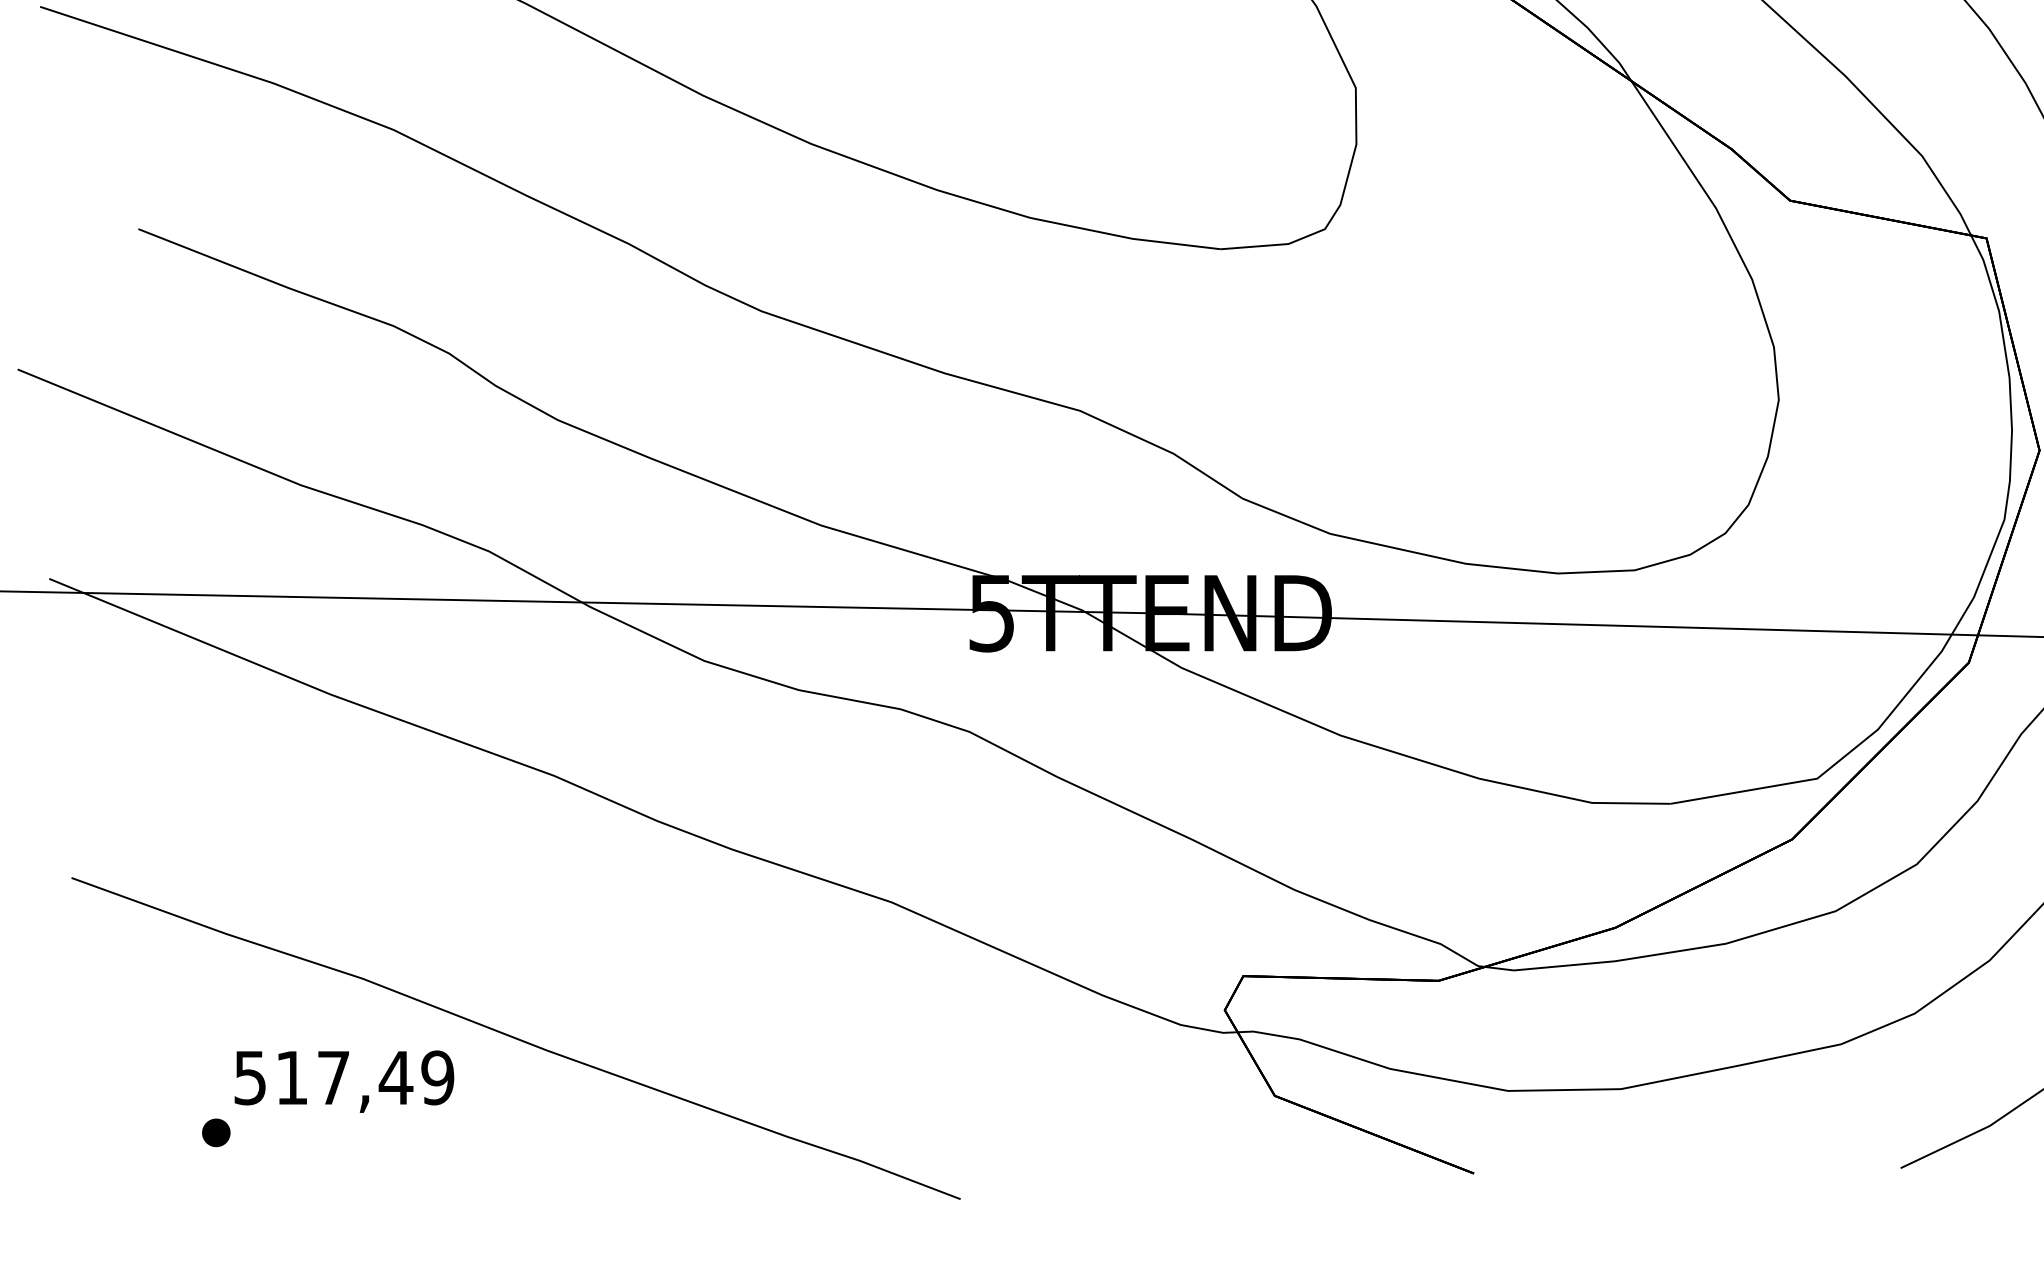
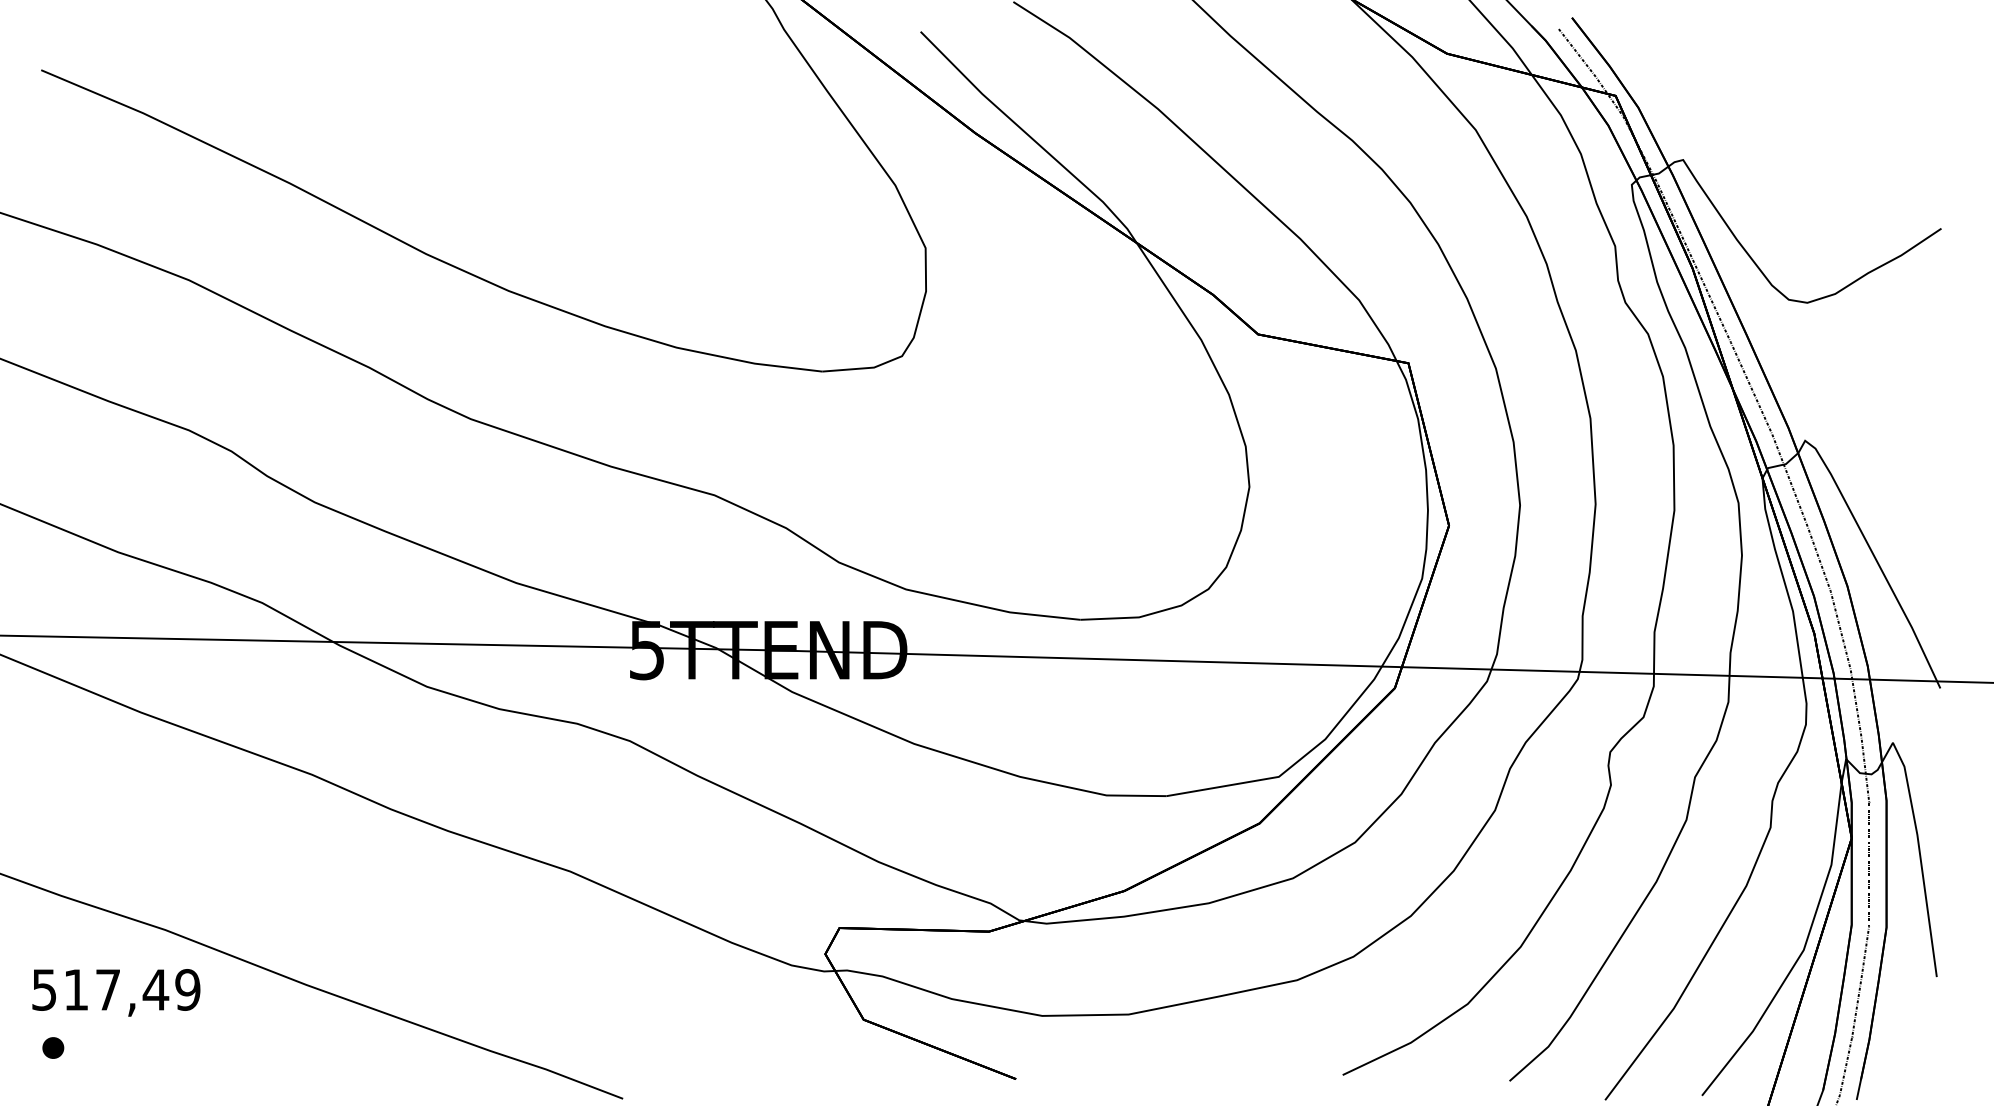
text: (344, 1081) -> (116, 992), moved

